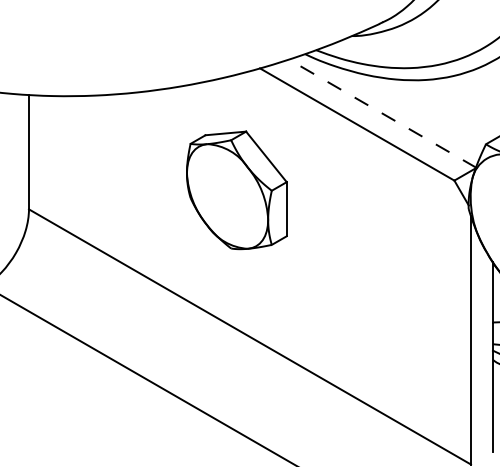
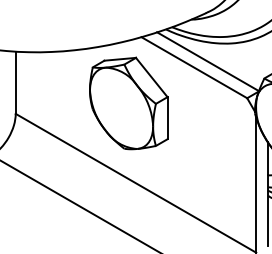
line: (383, 113) -> (208, 61), dashed -> solid
part: (236, 190) -> (128, 103), size x1.43

